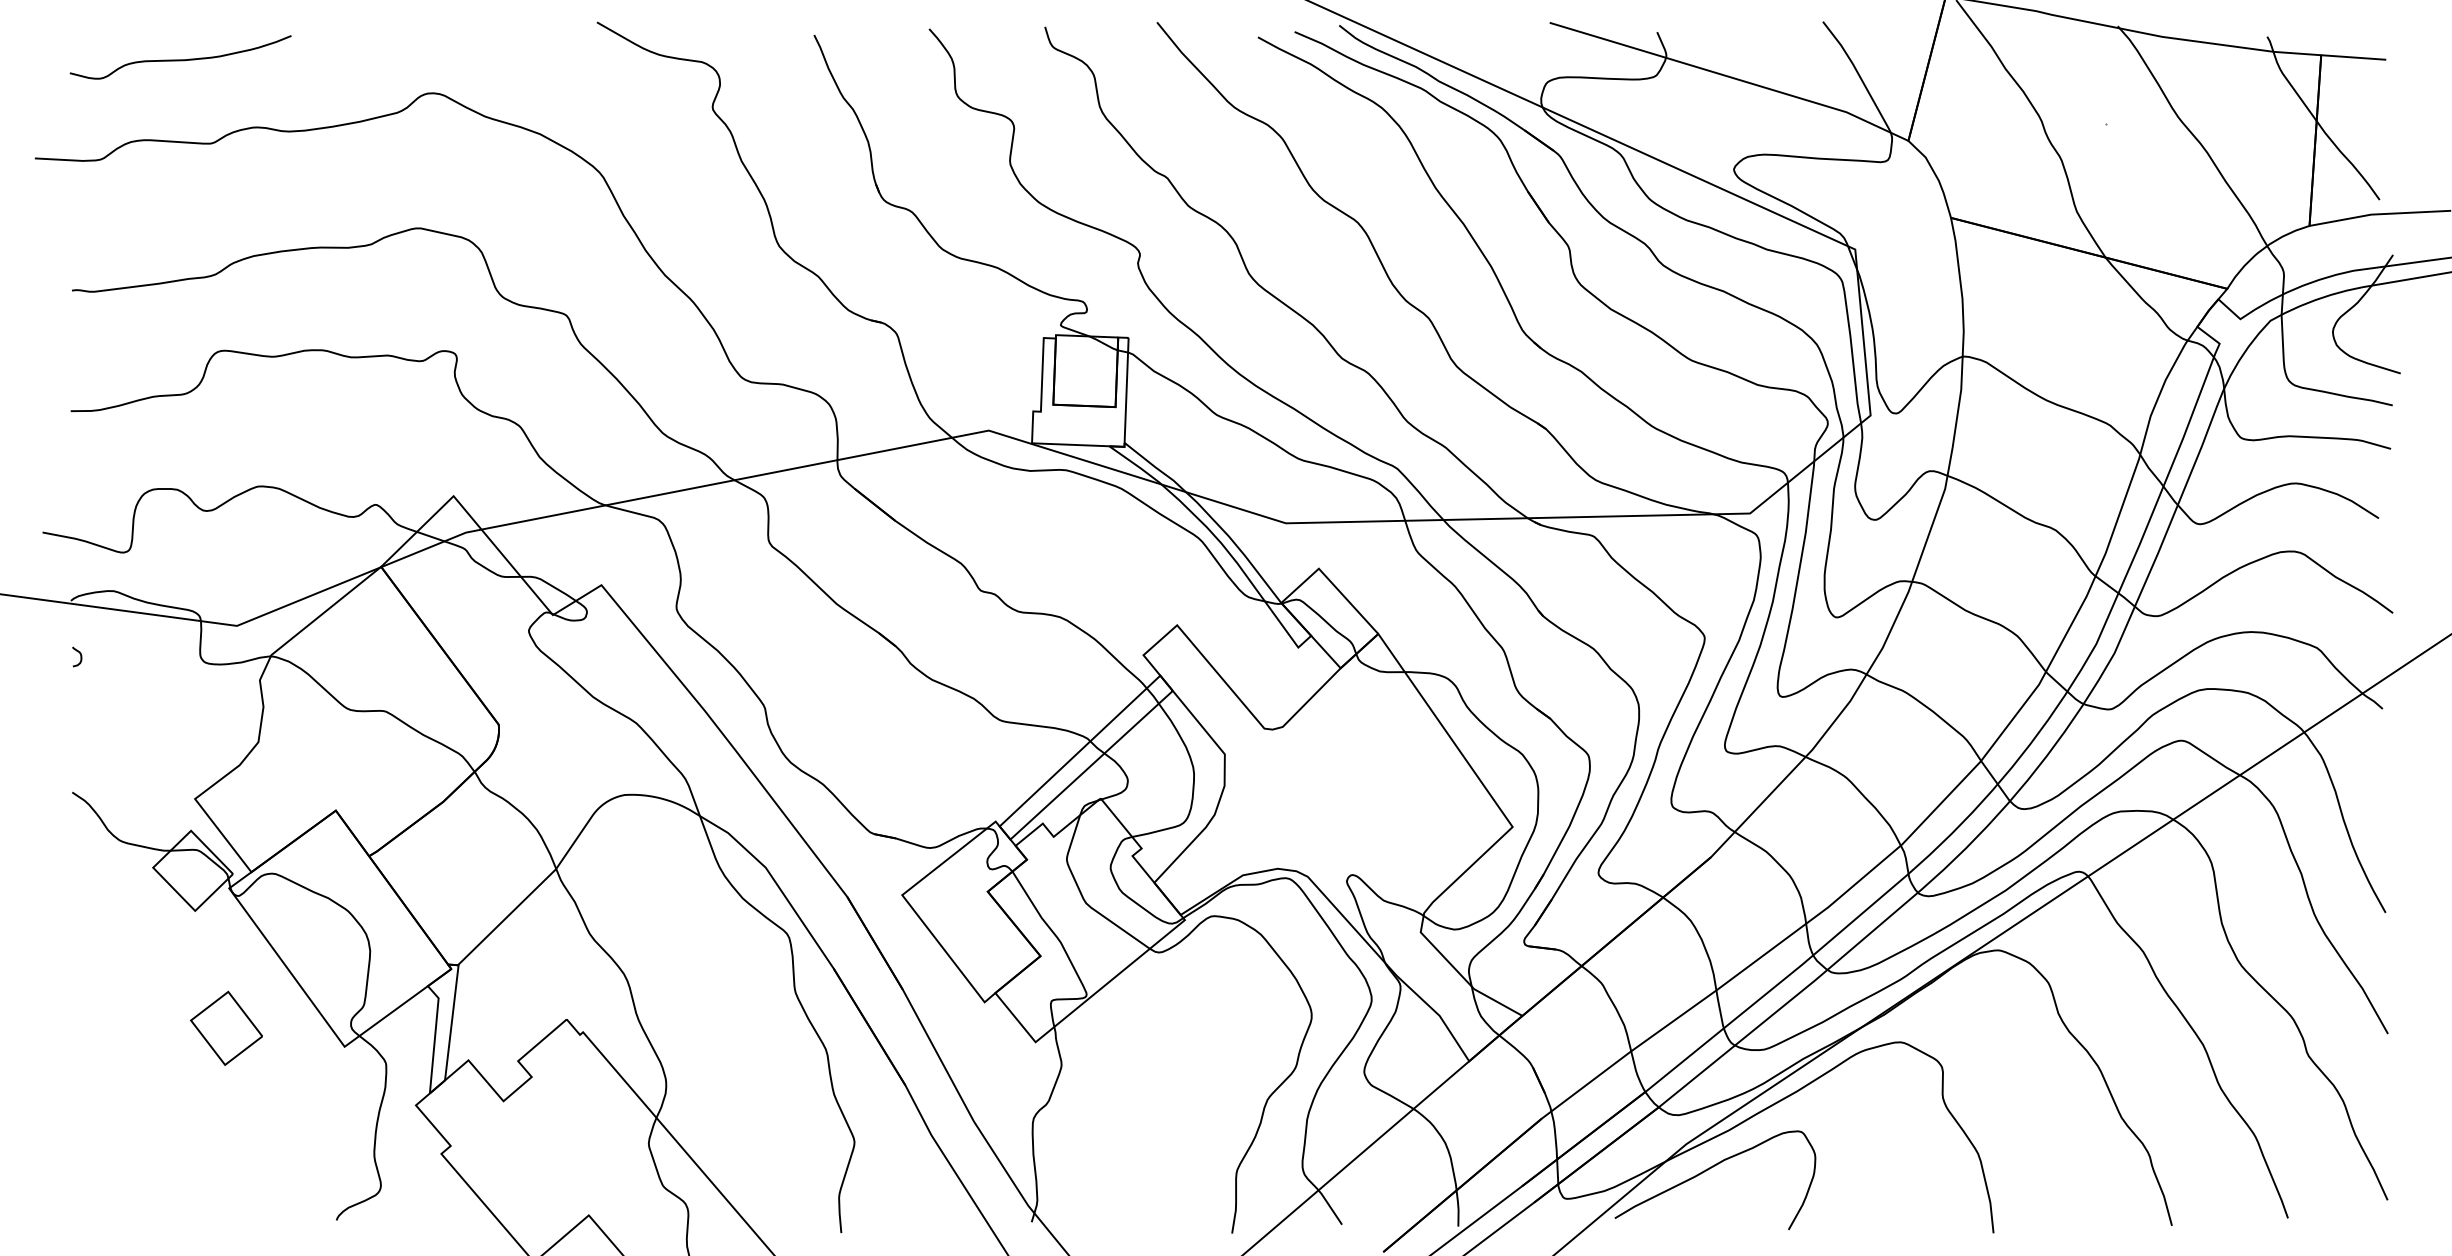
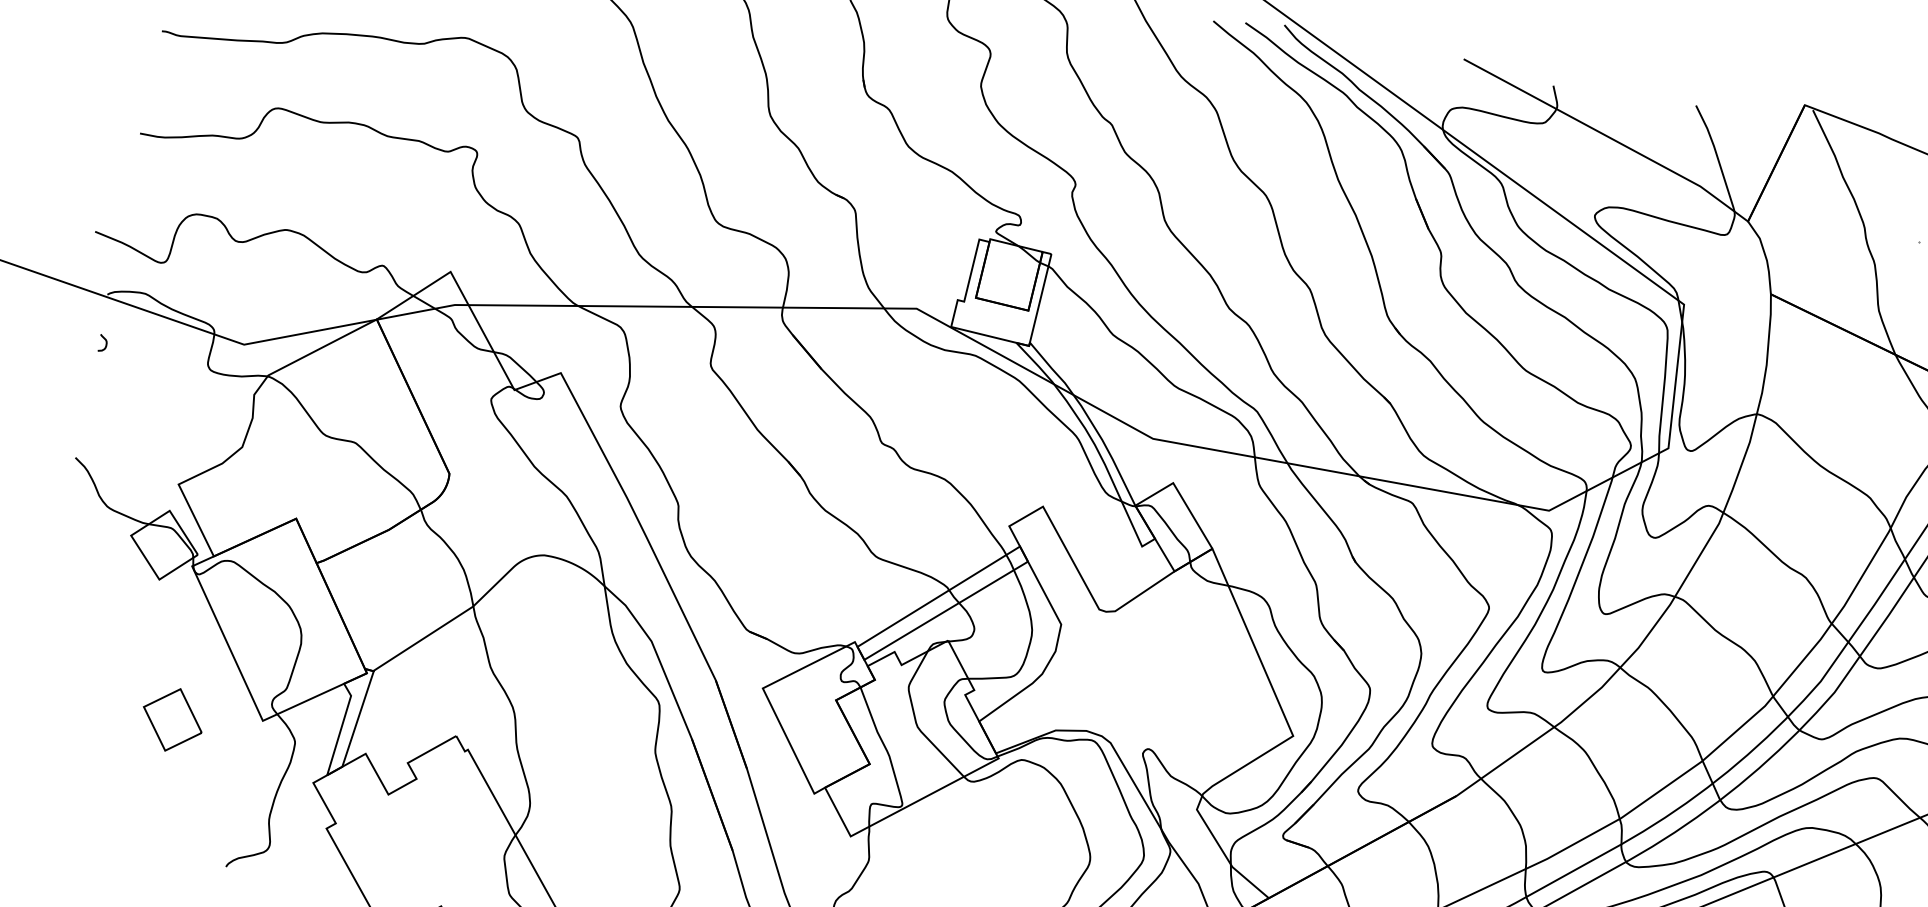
part: (226, 1027) -> (172, 719), moved

